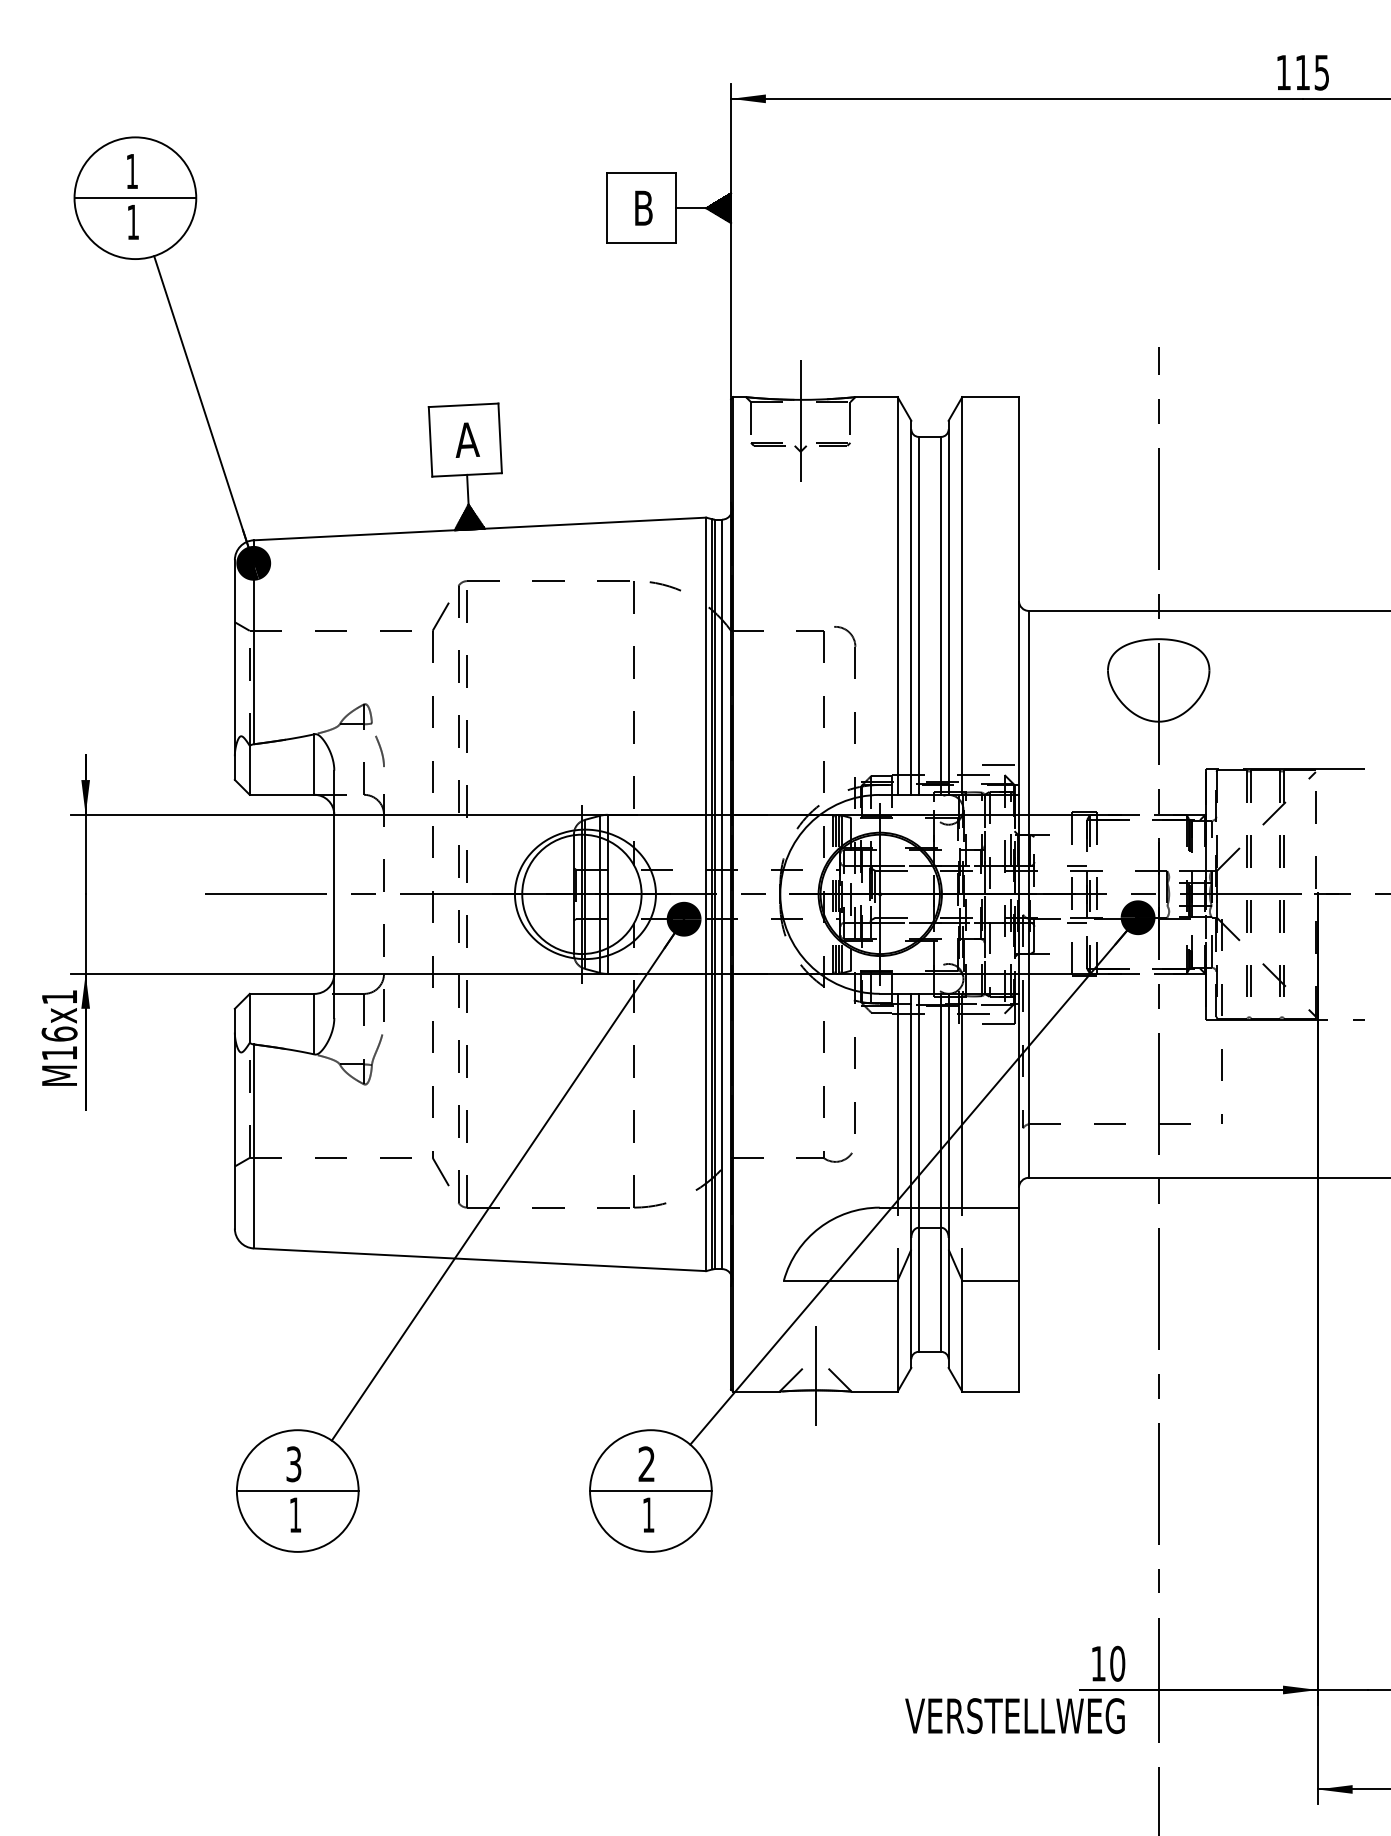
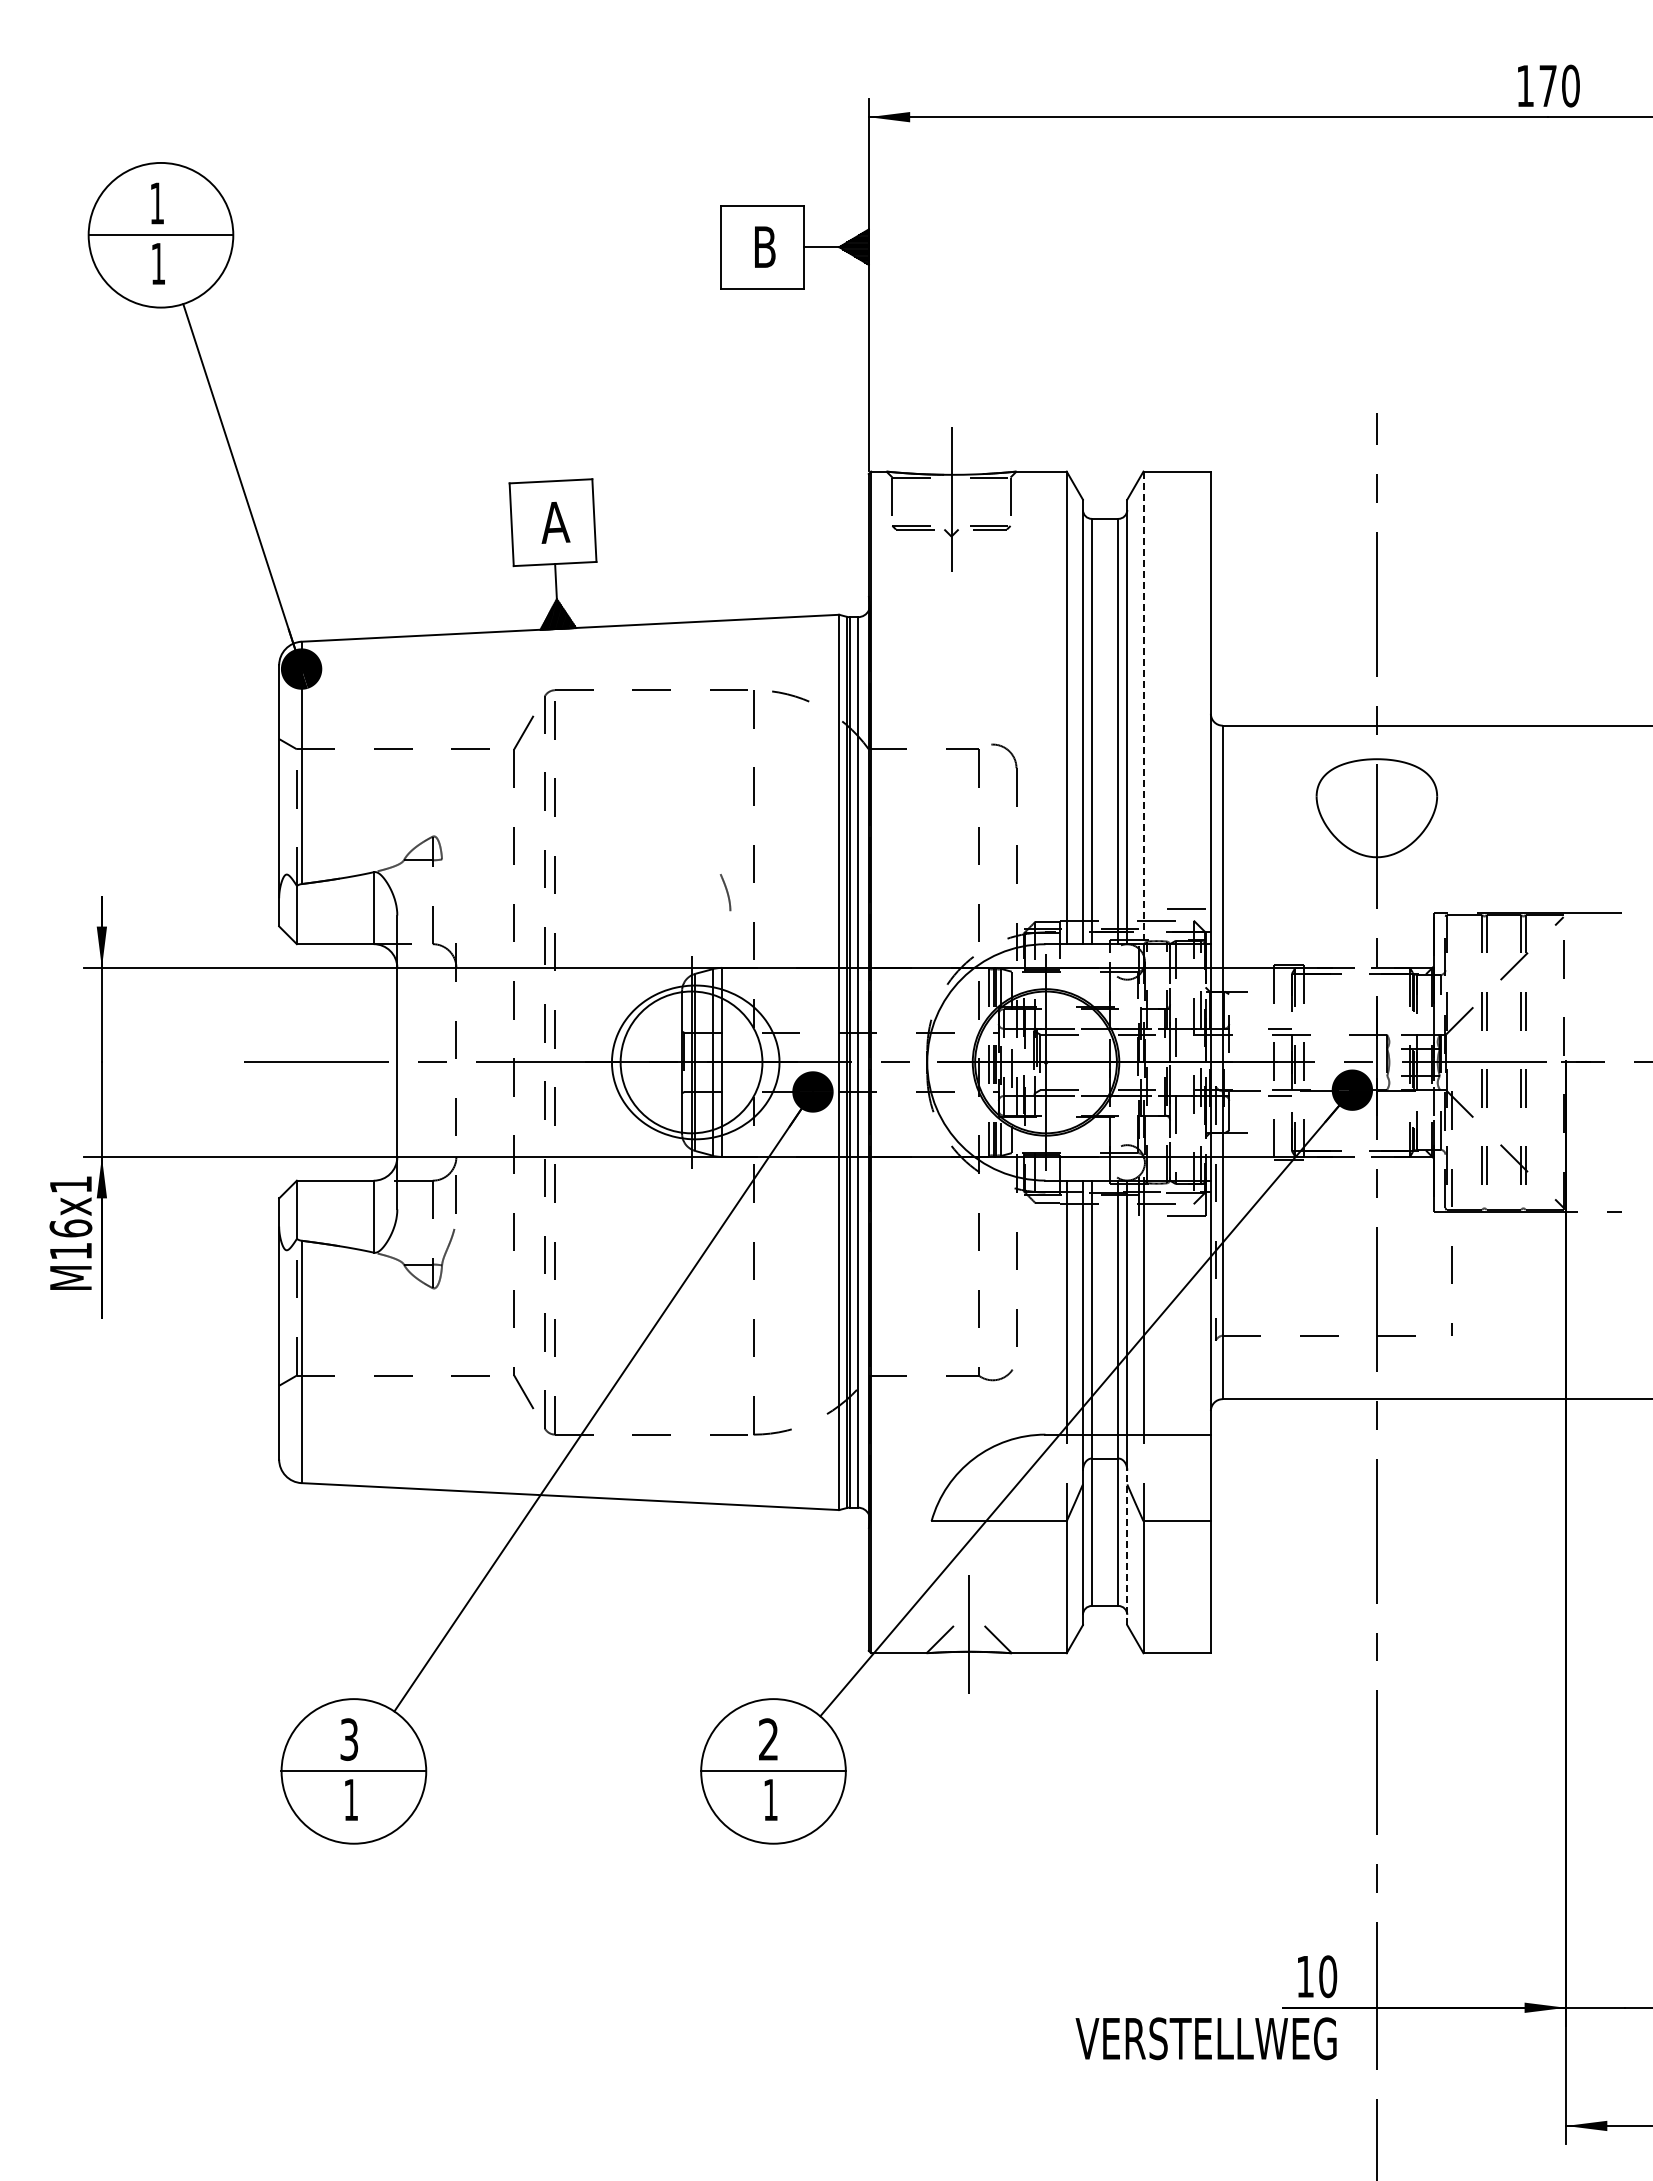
text: (1312, 72) -> (1559, 85), 115 -> 170
line: (962, 596) -> (1143, 708), solid -> dashed
curve: (380, 751) -> (726, 892), moved
line: (948, 1302) -> (1127, 1547), solid -> dashed

